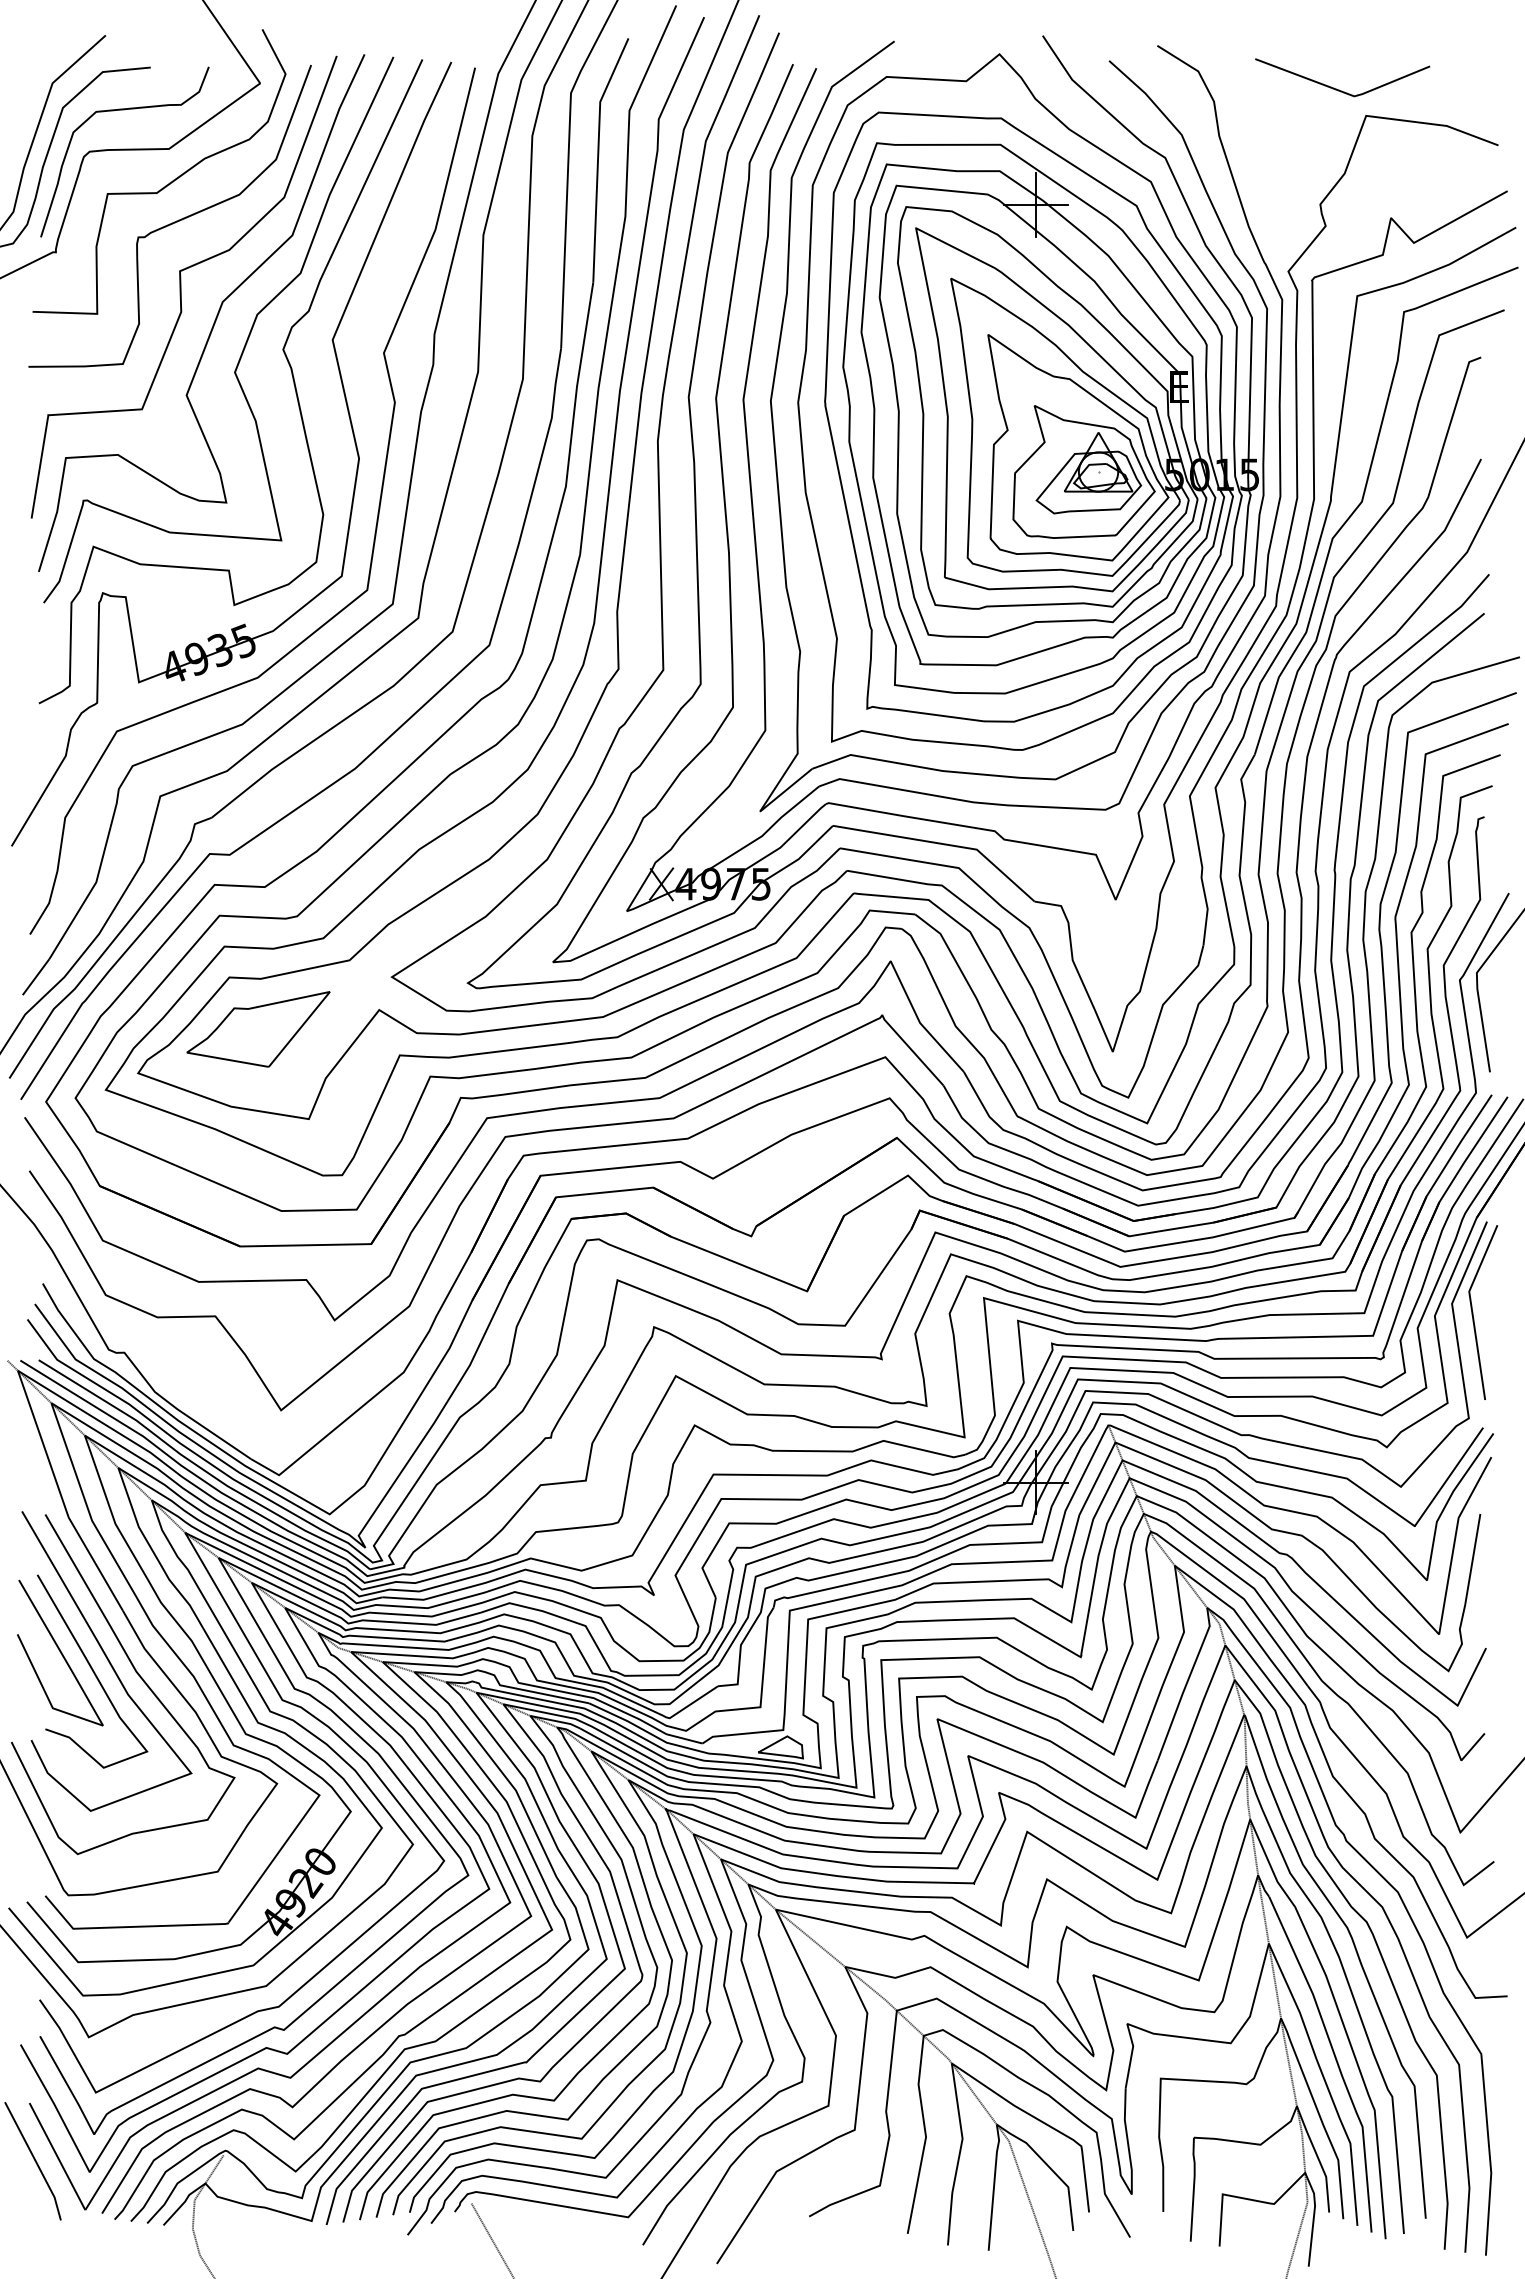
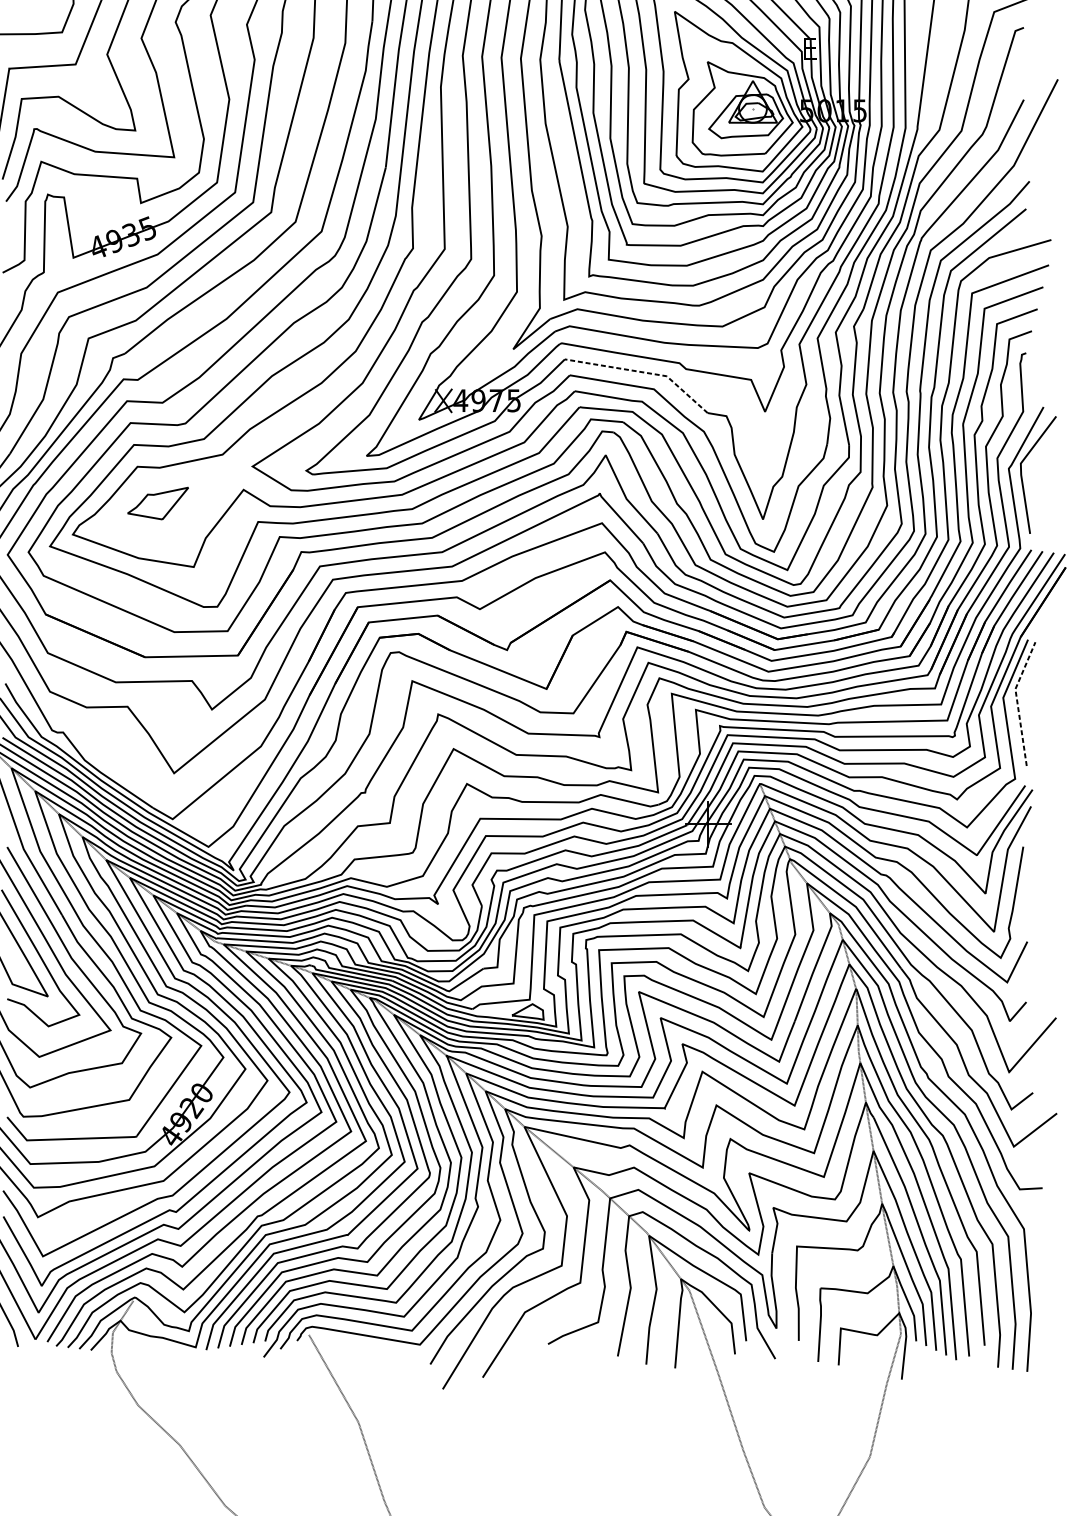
line: (942, 843) -> (642, 371), solid -> dashed
part: (258, 1029) -> (158, 503), size x0.6
line: (1471, 1309) -> (1017, 701), solid -> dashed

